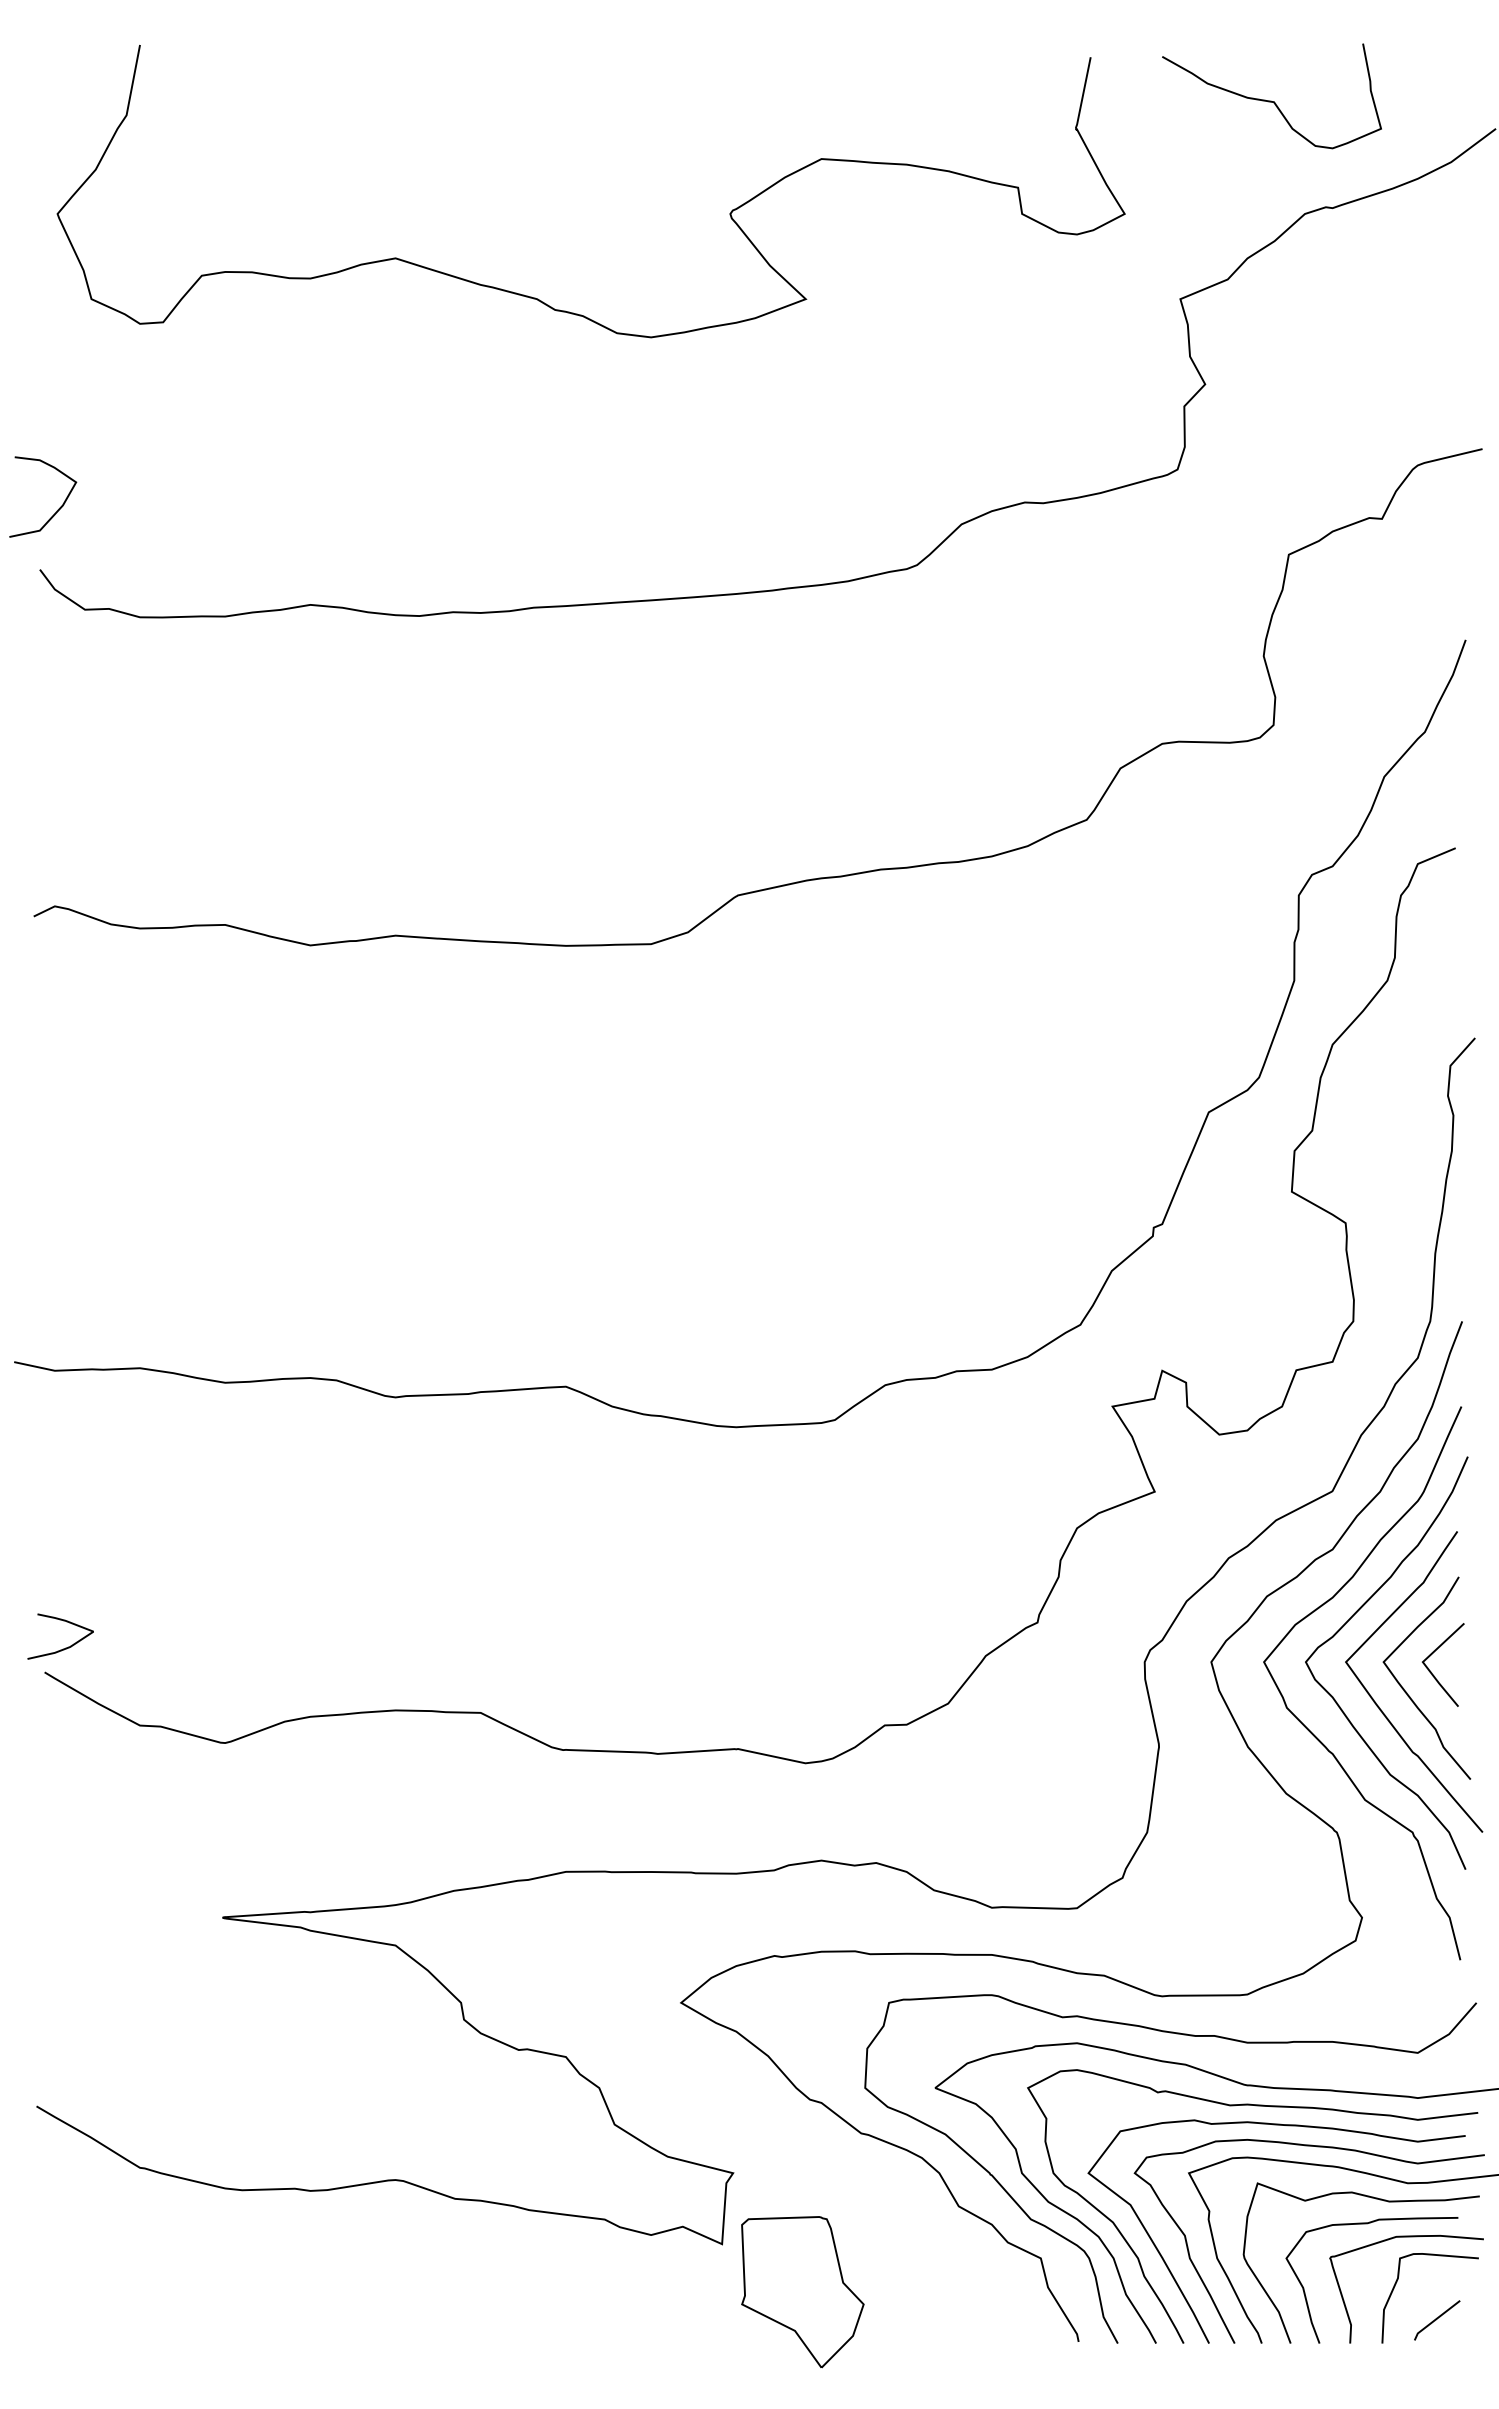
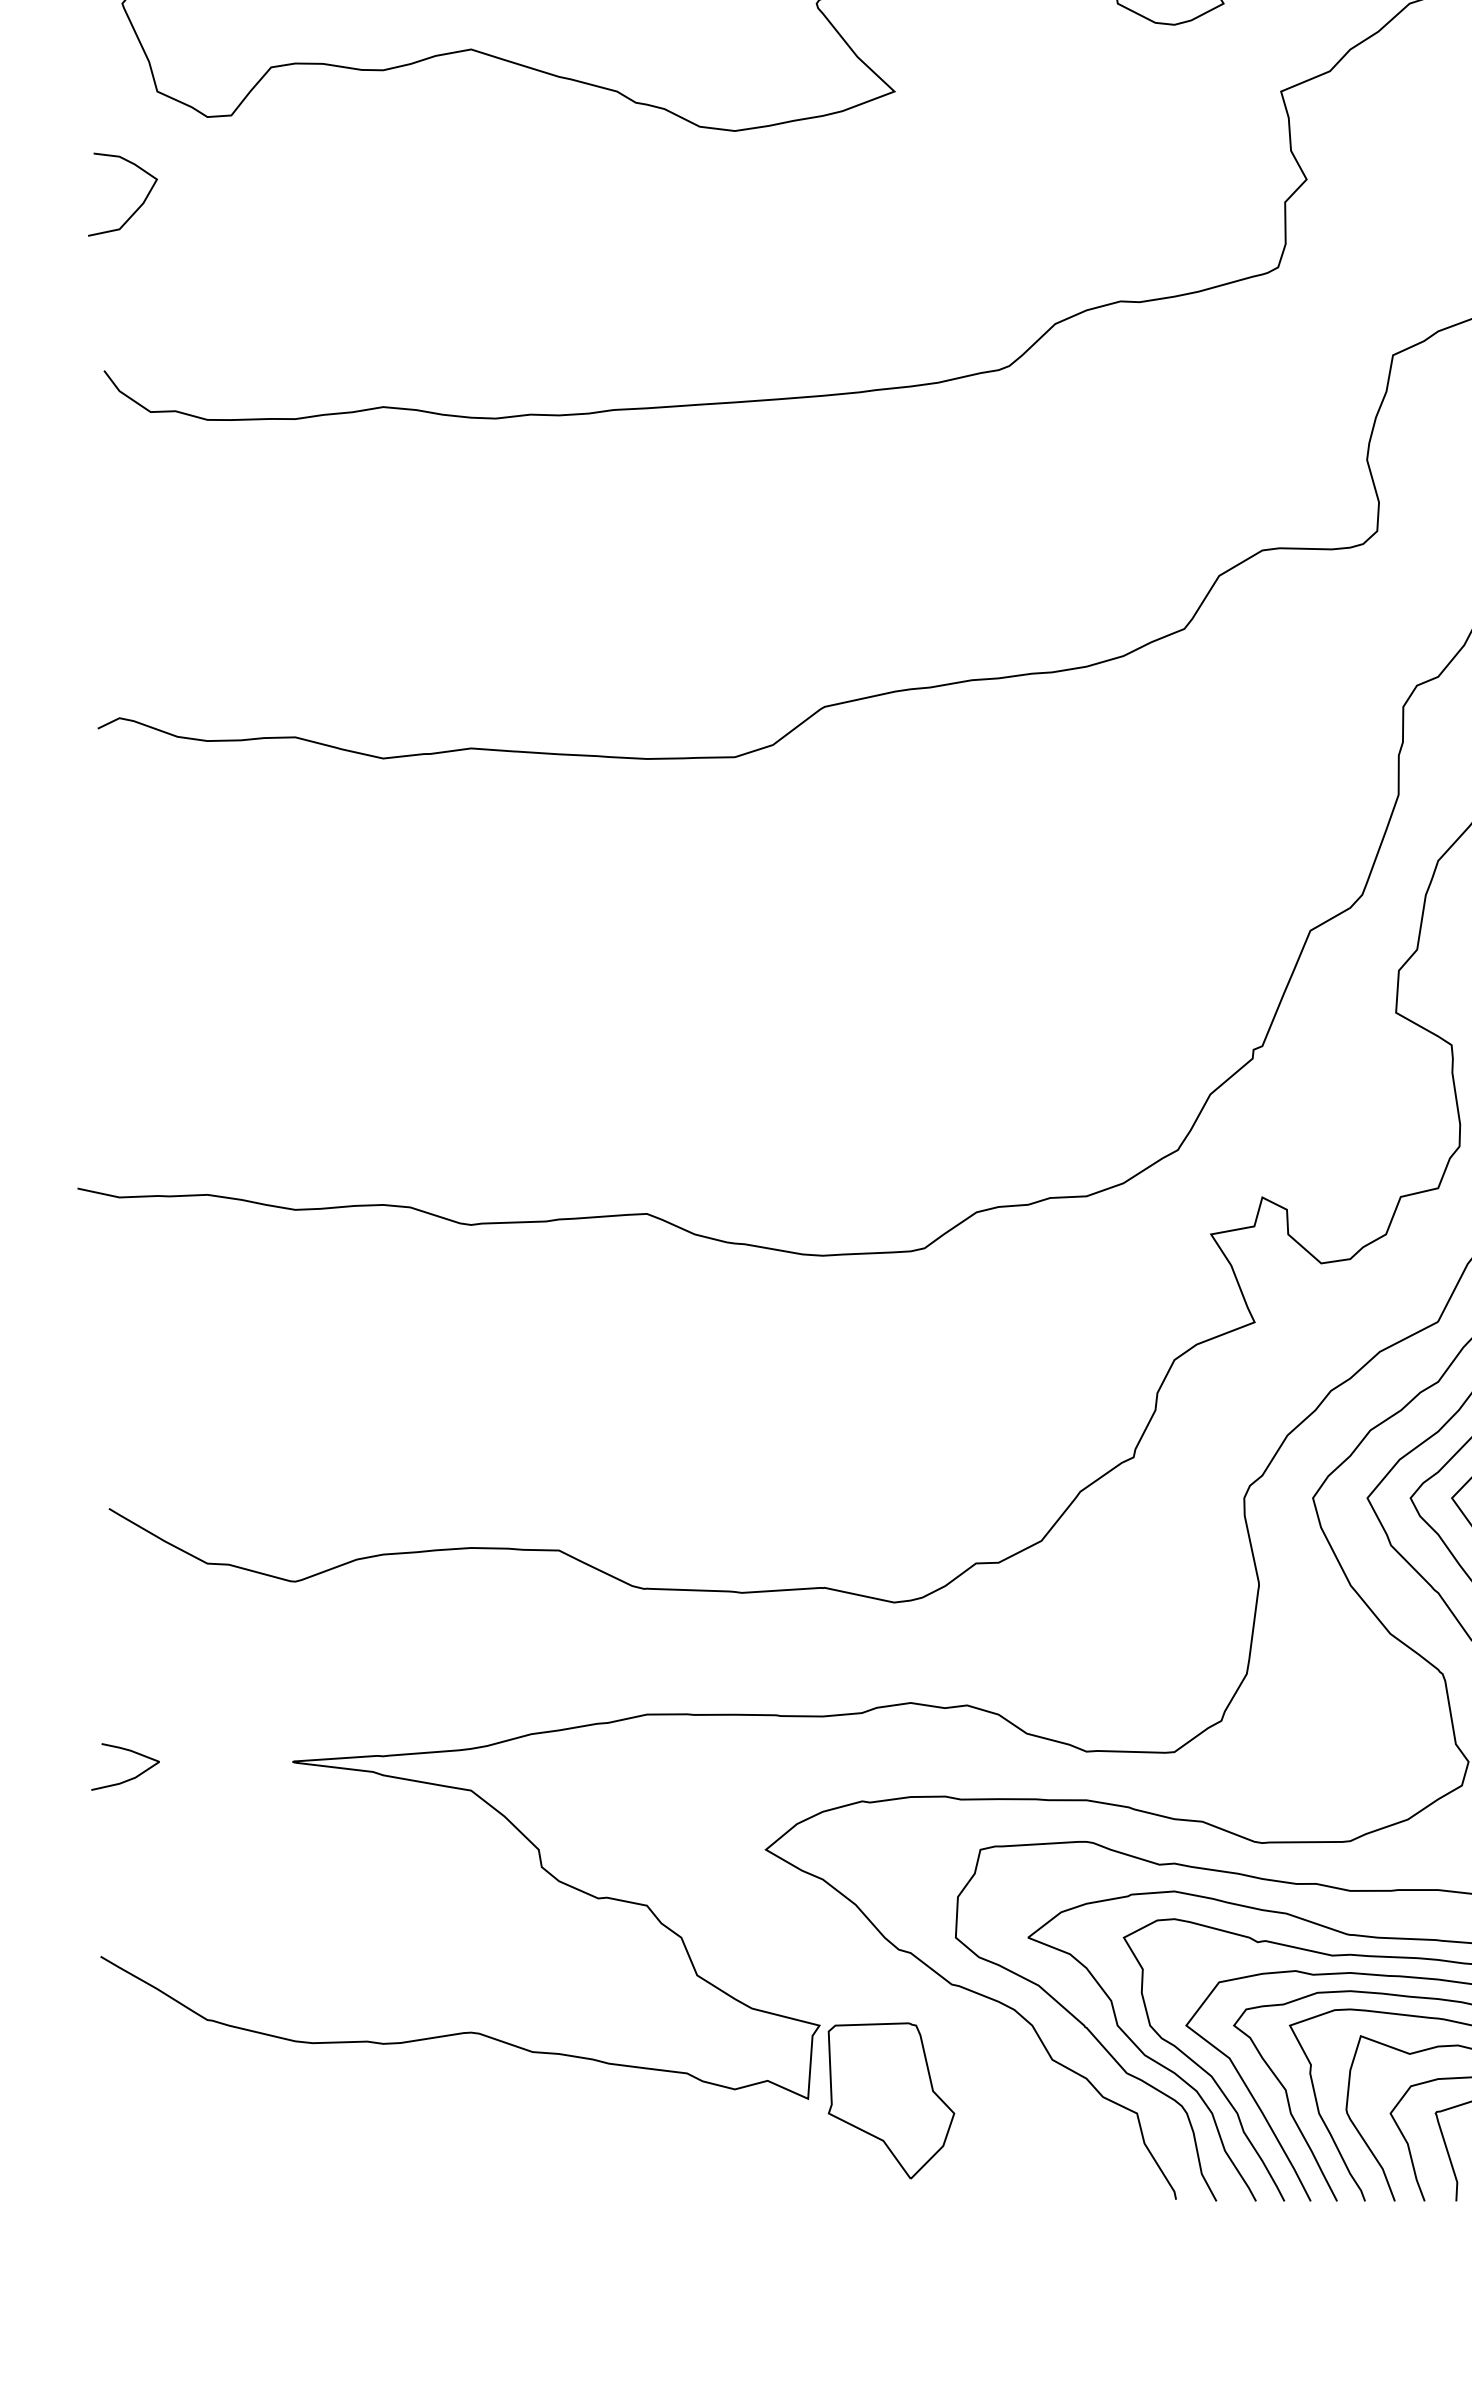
curve: (57, 509) -> (137, 207), moved
curve: (65, 1647) -> (130, 1778), moved
part: (802, 2292) -> (891, 2101), moved

